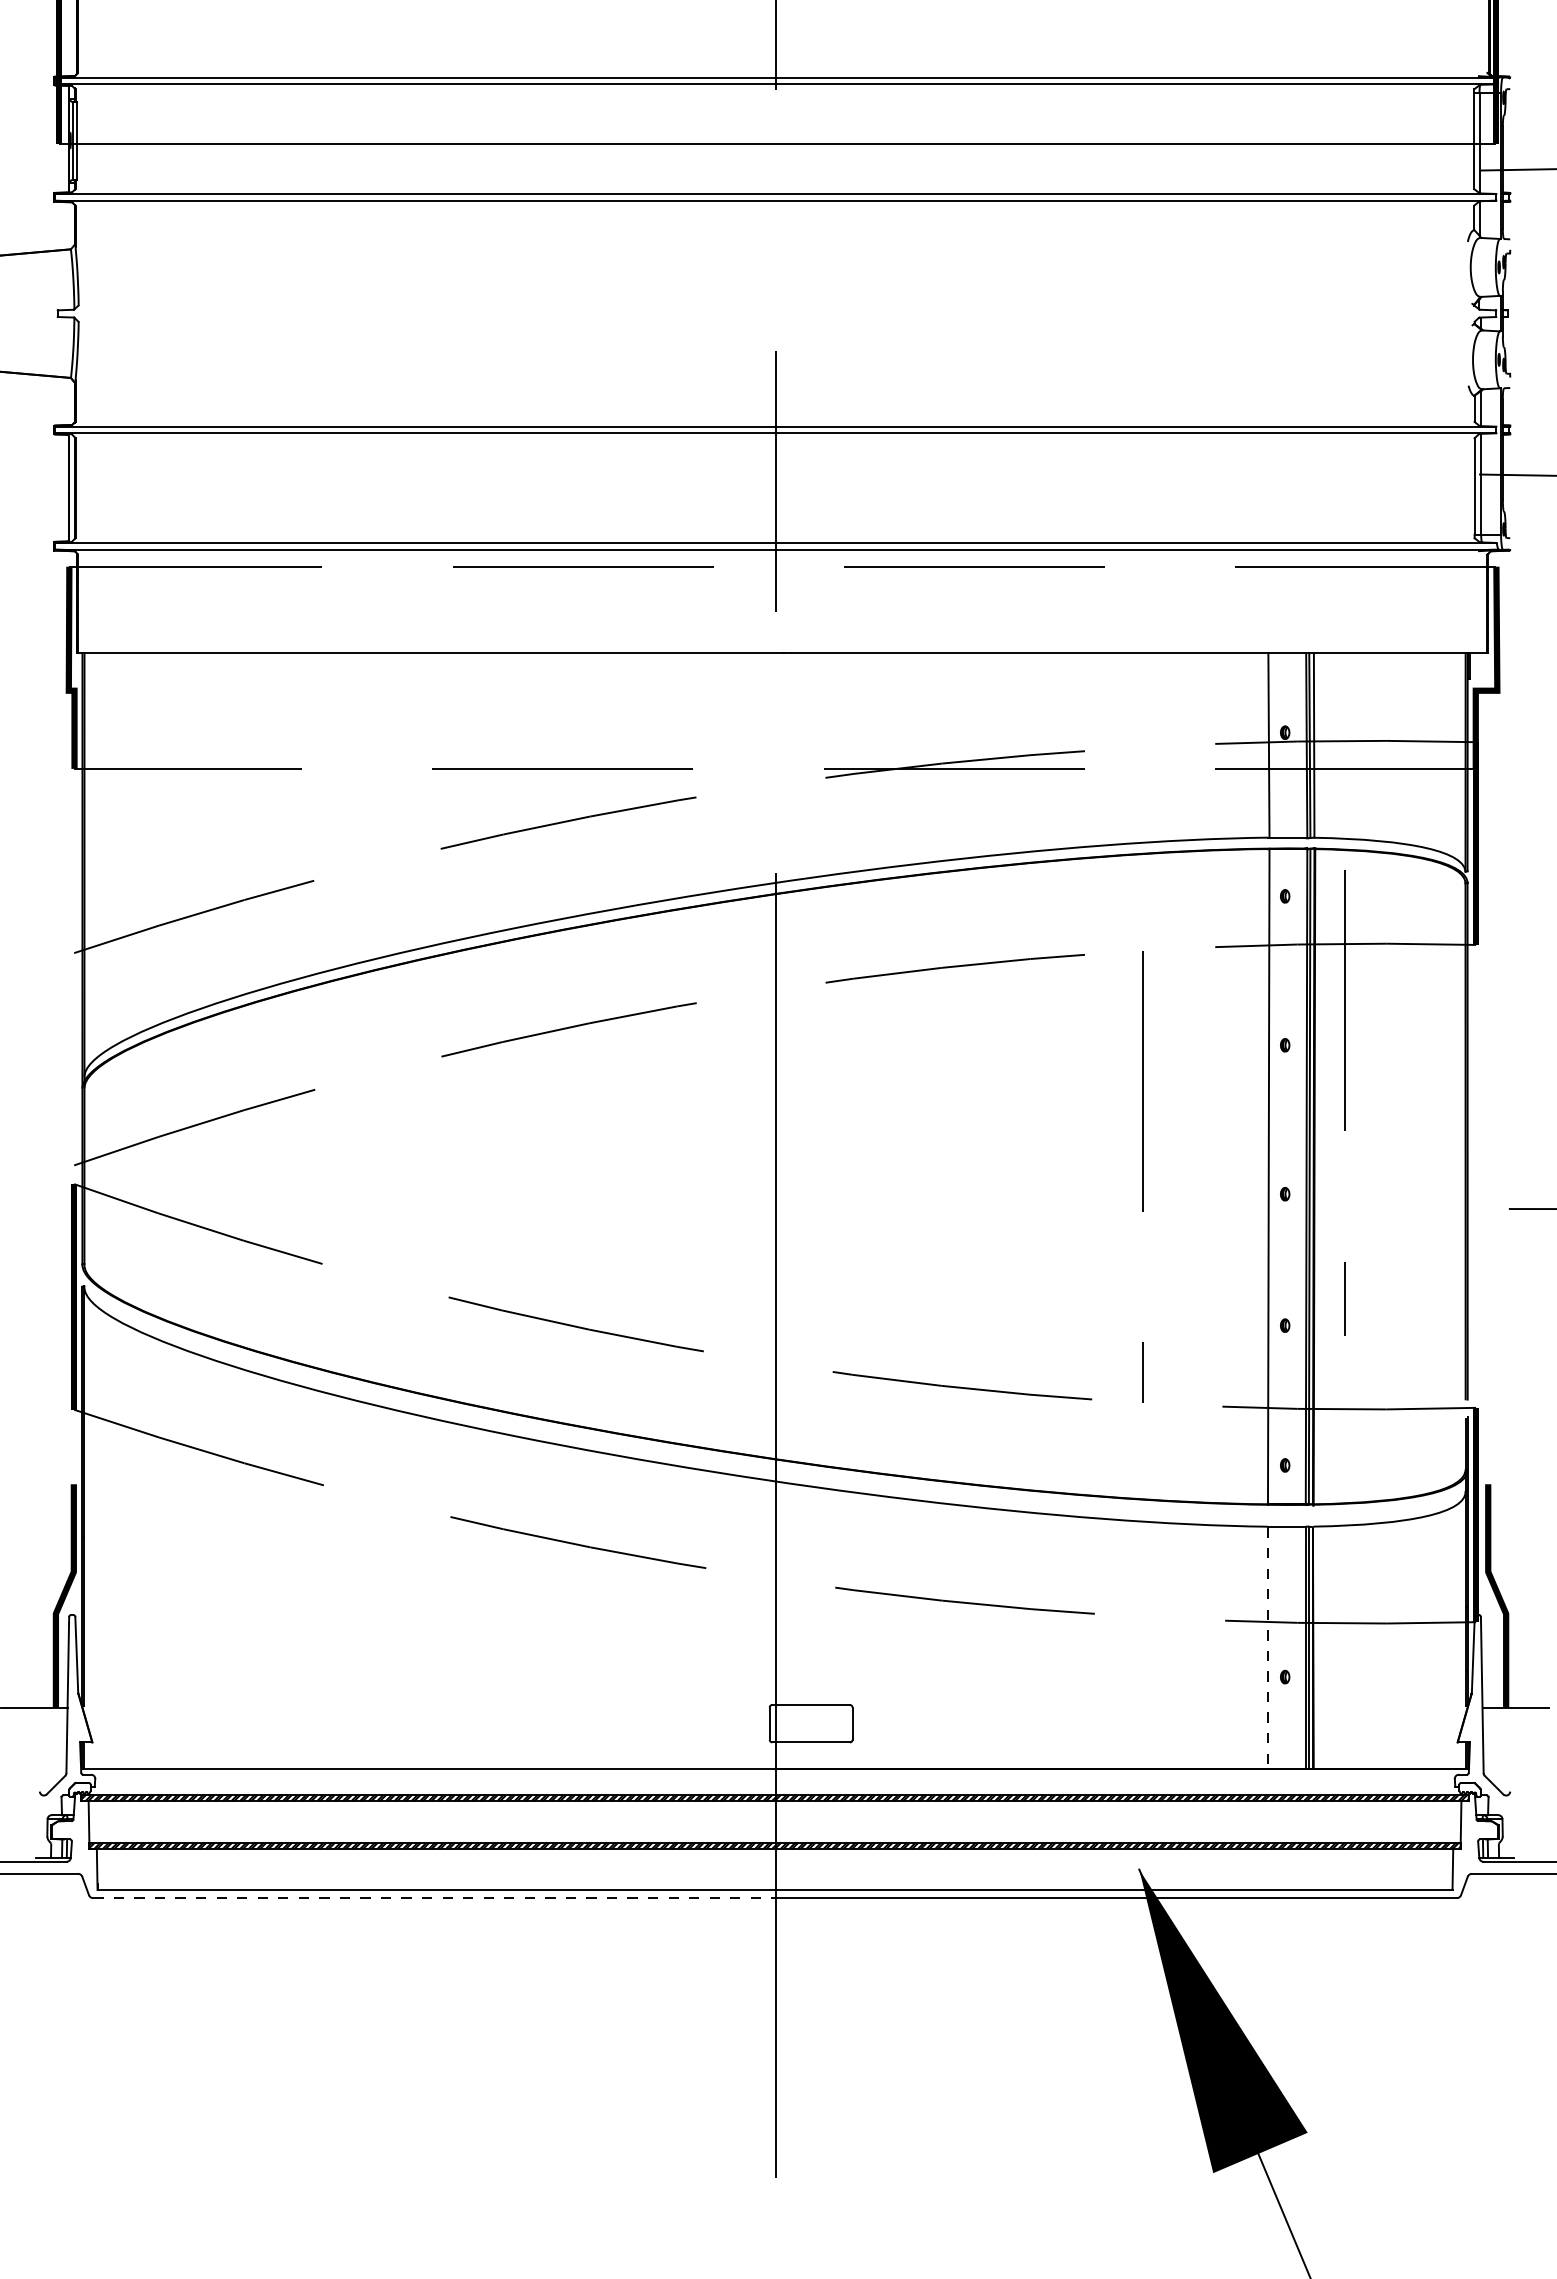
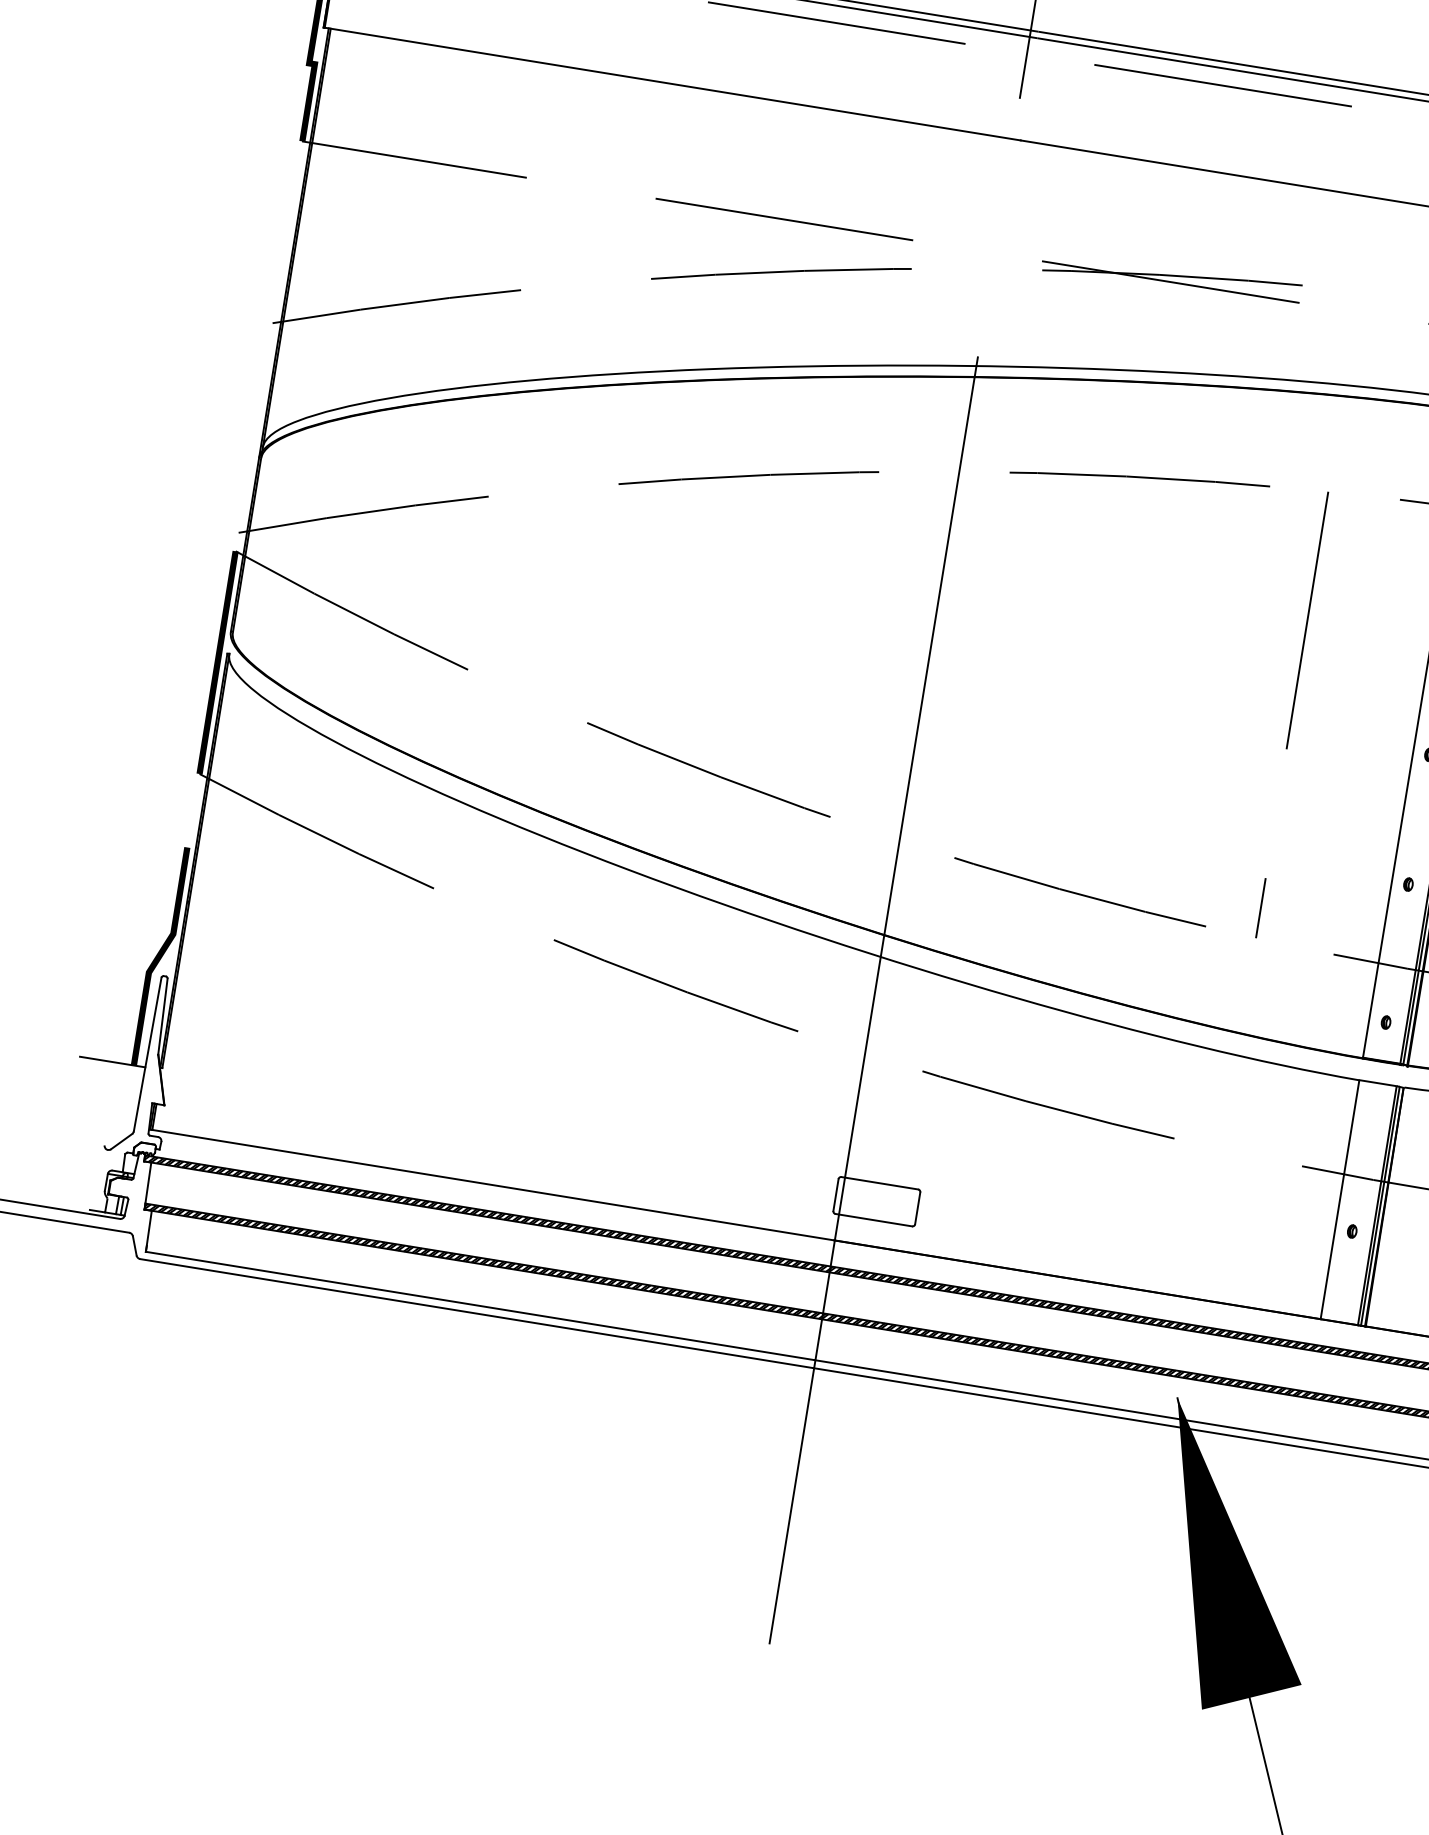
line: (1267, 1648) -> (1339, 1200), dashed -> solid
line: (434, 1898) -> (477, 1314), dashed -> solid

